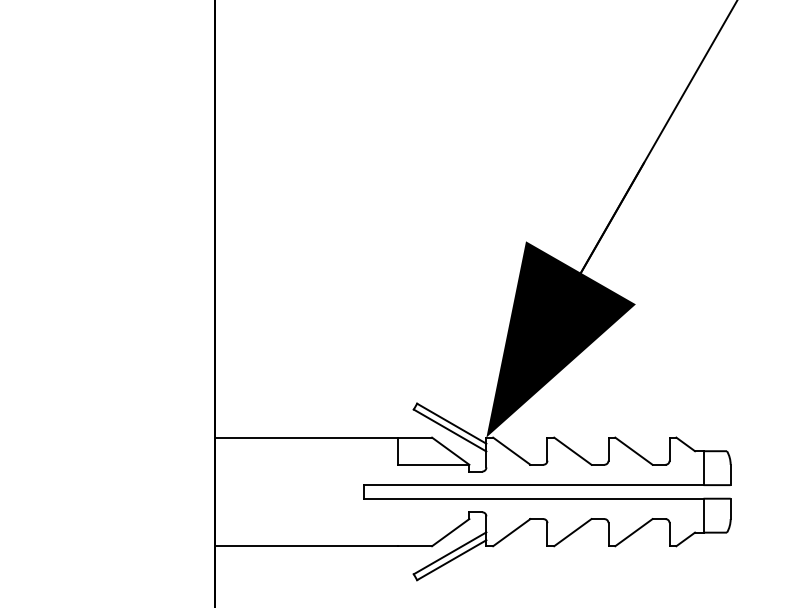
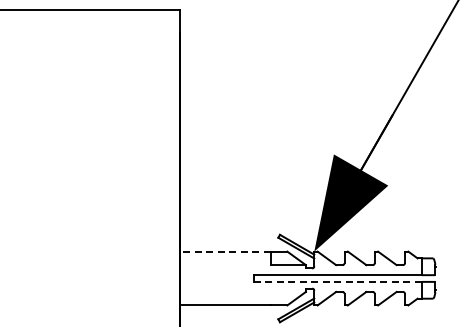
line: (305, 437) -> (224, 251), solid -> dashed
line: (533, 497) -> (337, 281), solid -> dashed

